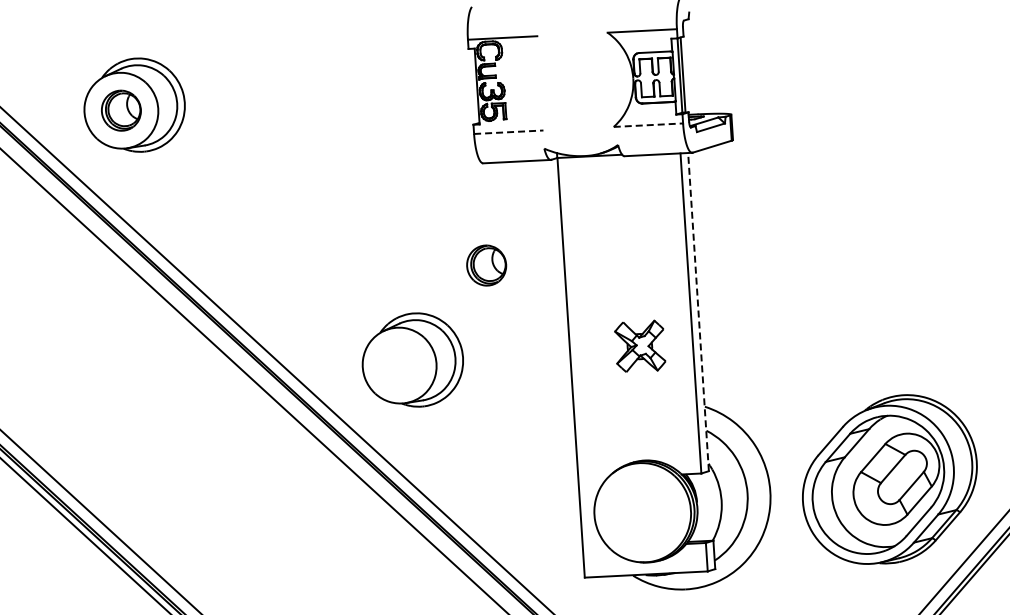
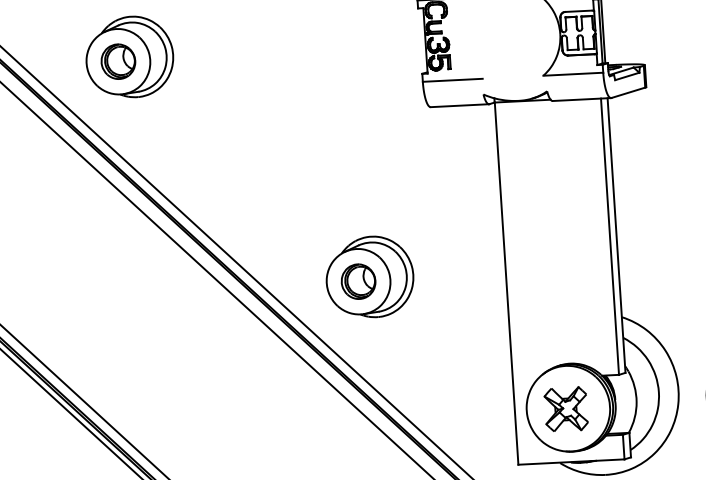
line: (648, 125) -> (573, 74), dashed -> solid
line: (508, 132) -> (452, 80), dashed -> solid
part: (486, 265) -> (358, 281), moved
line: (698, 311) -> (616, 235), dashed -> solid
part: (640, 345) -> (566, 408), moved

